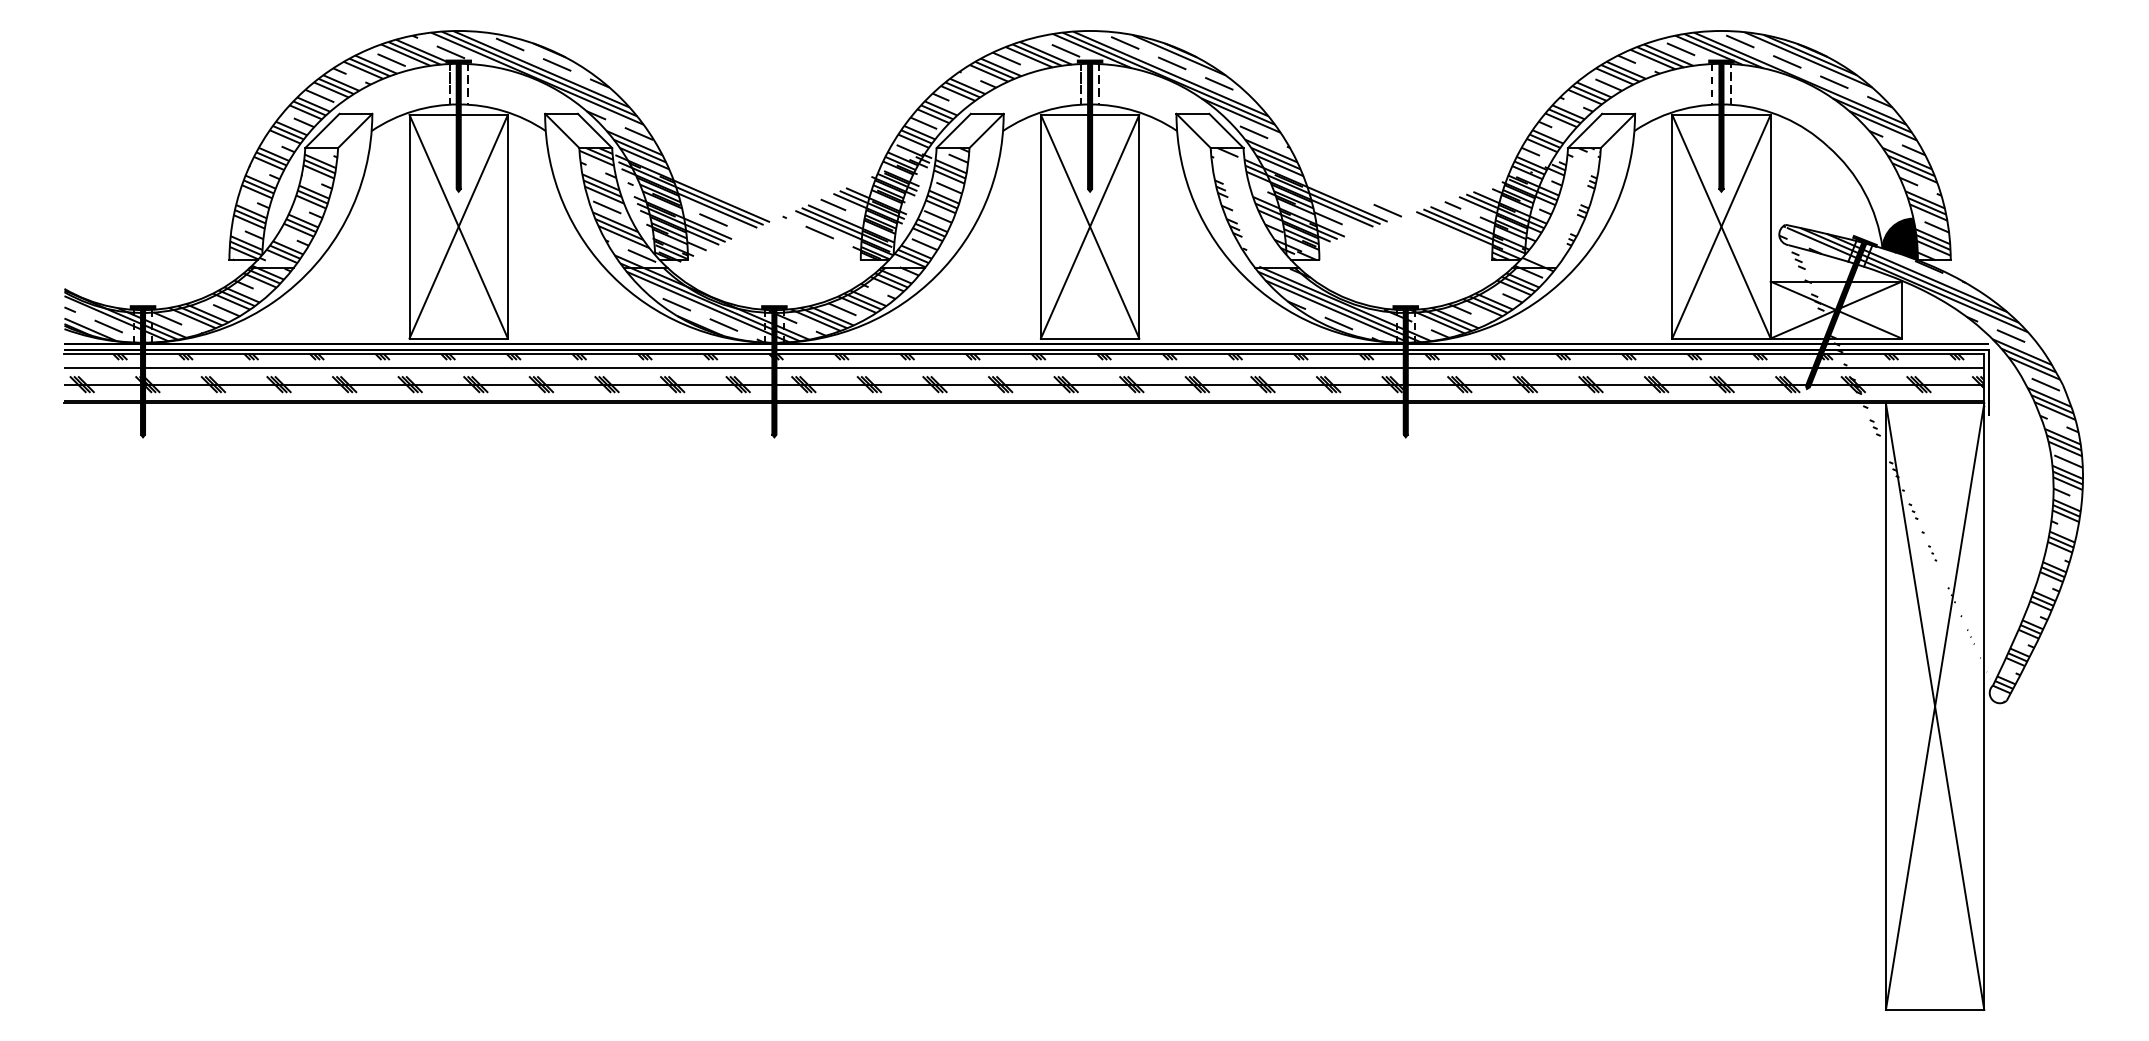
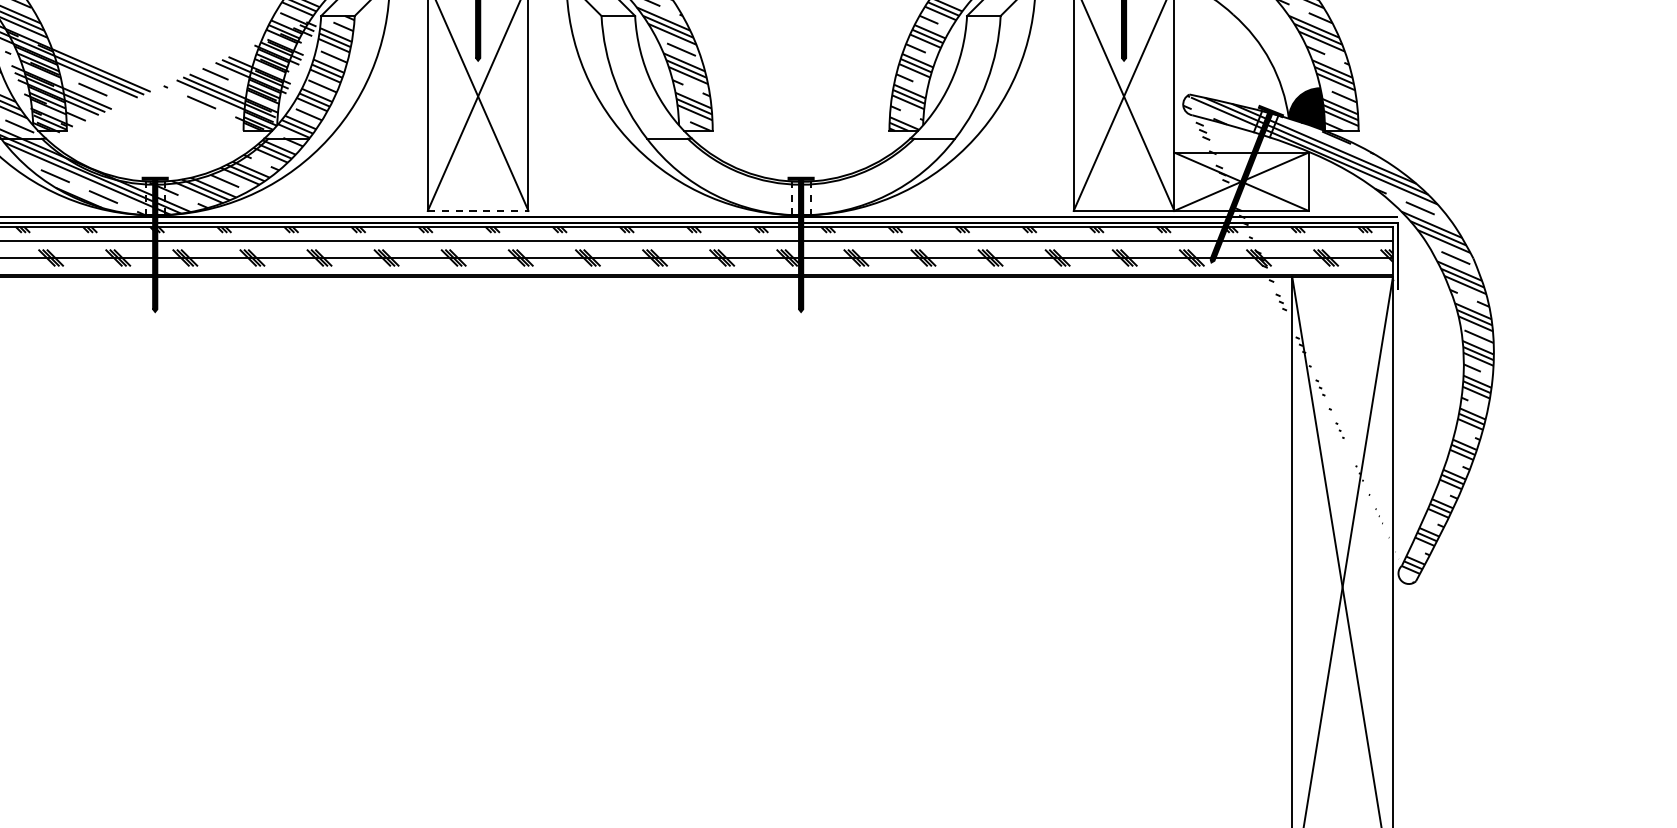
hatch: (1405, 245) -> (800, 115), removed
line: (1090, 338) -> (478, 210), solid -> dashed

